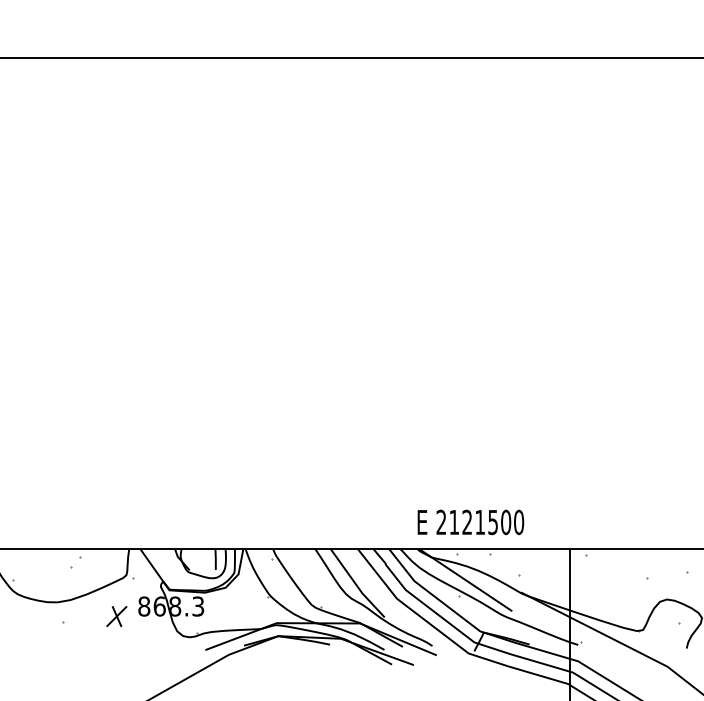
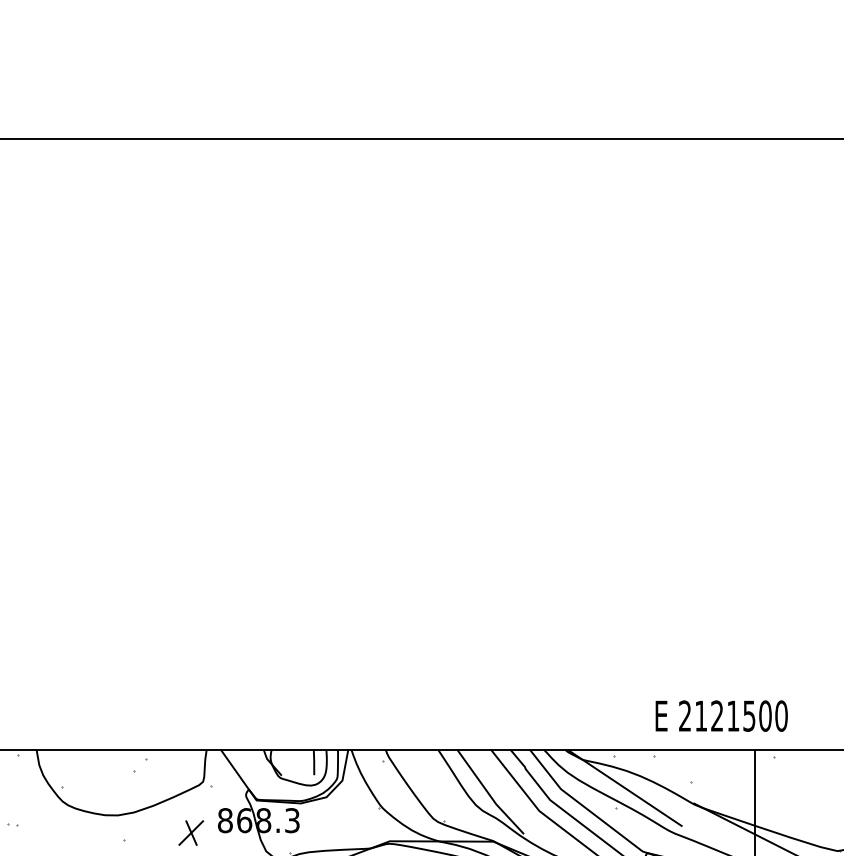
text: (470, 522) -> (721, 716), moved

